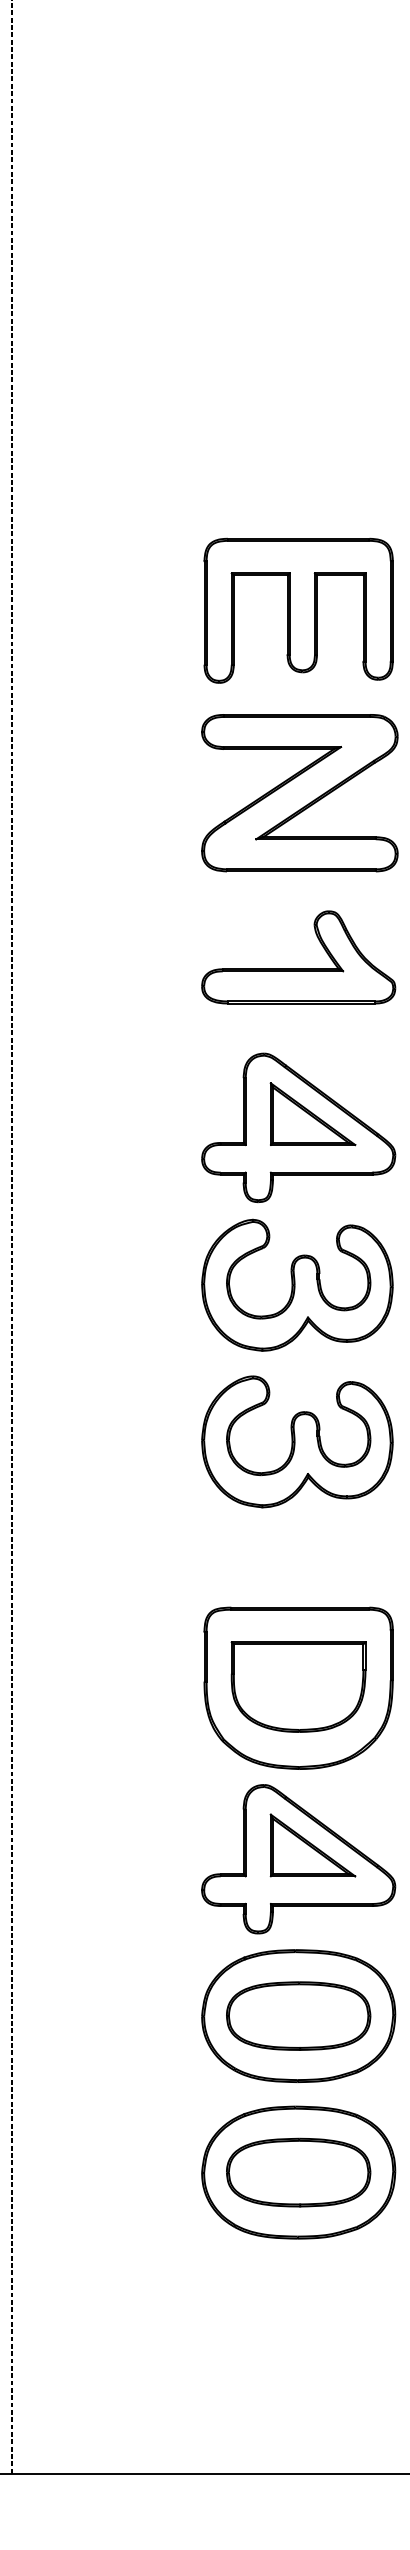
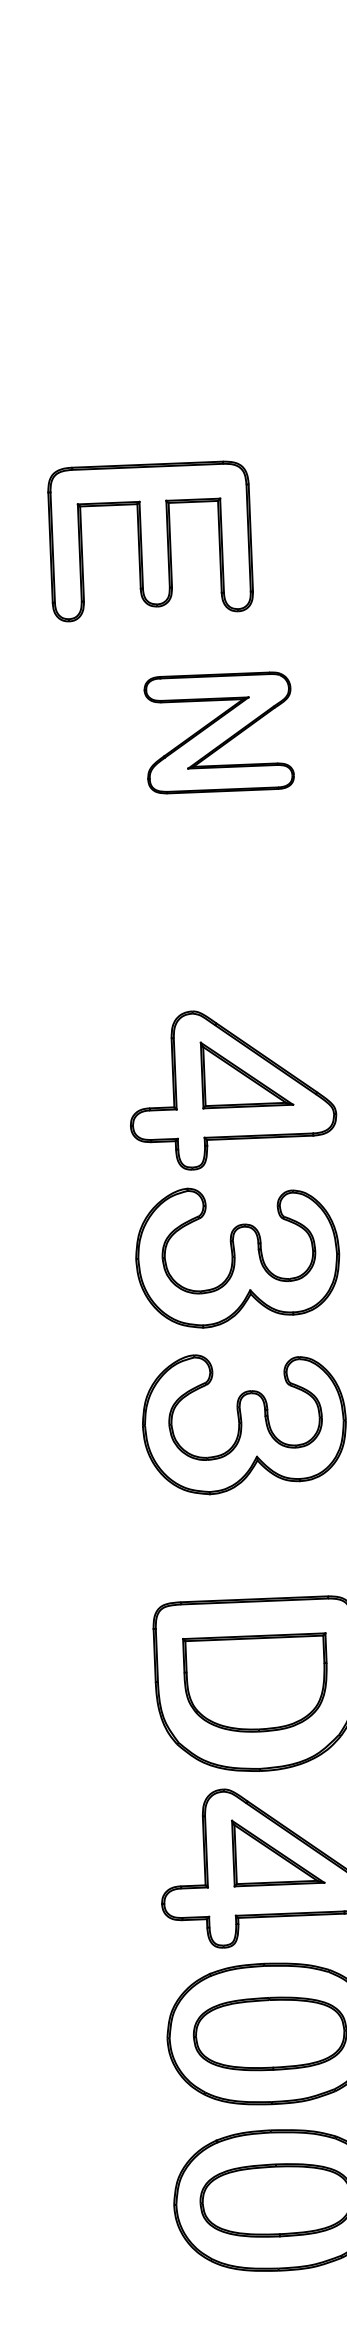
part: (298, 610) -> (150, 540), moved
part: (299, 793) -> (218, 733), size x0.7
part: (298, 968) -> (225, 919), removed

